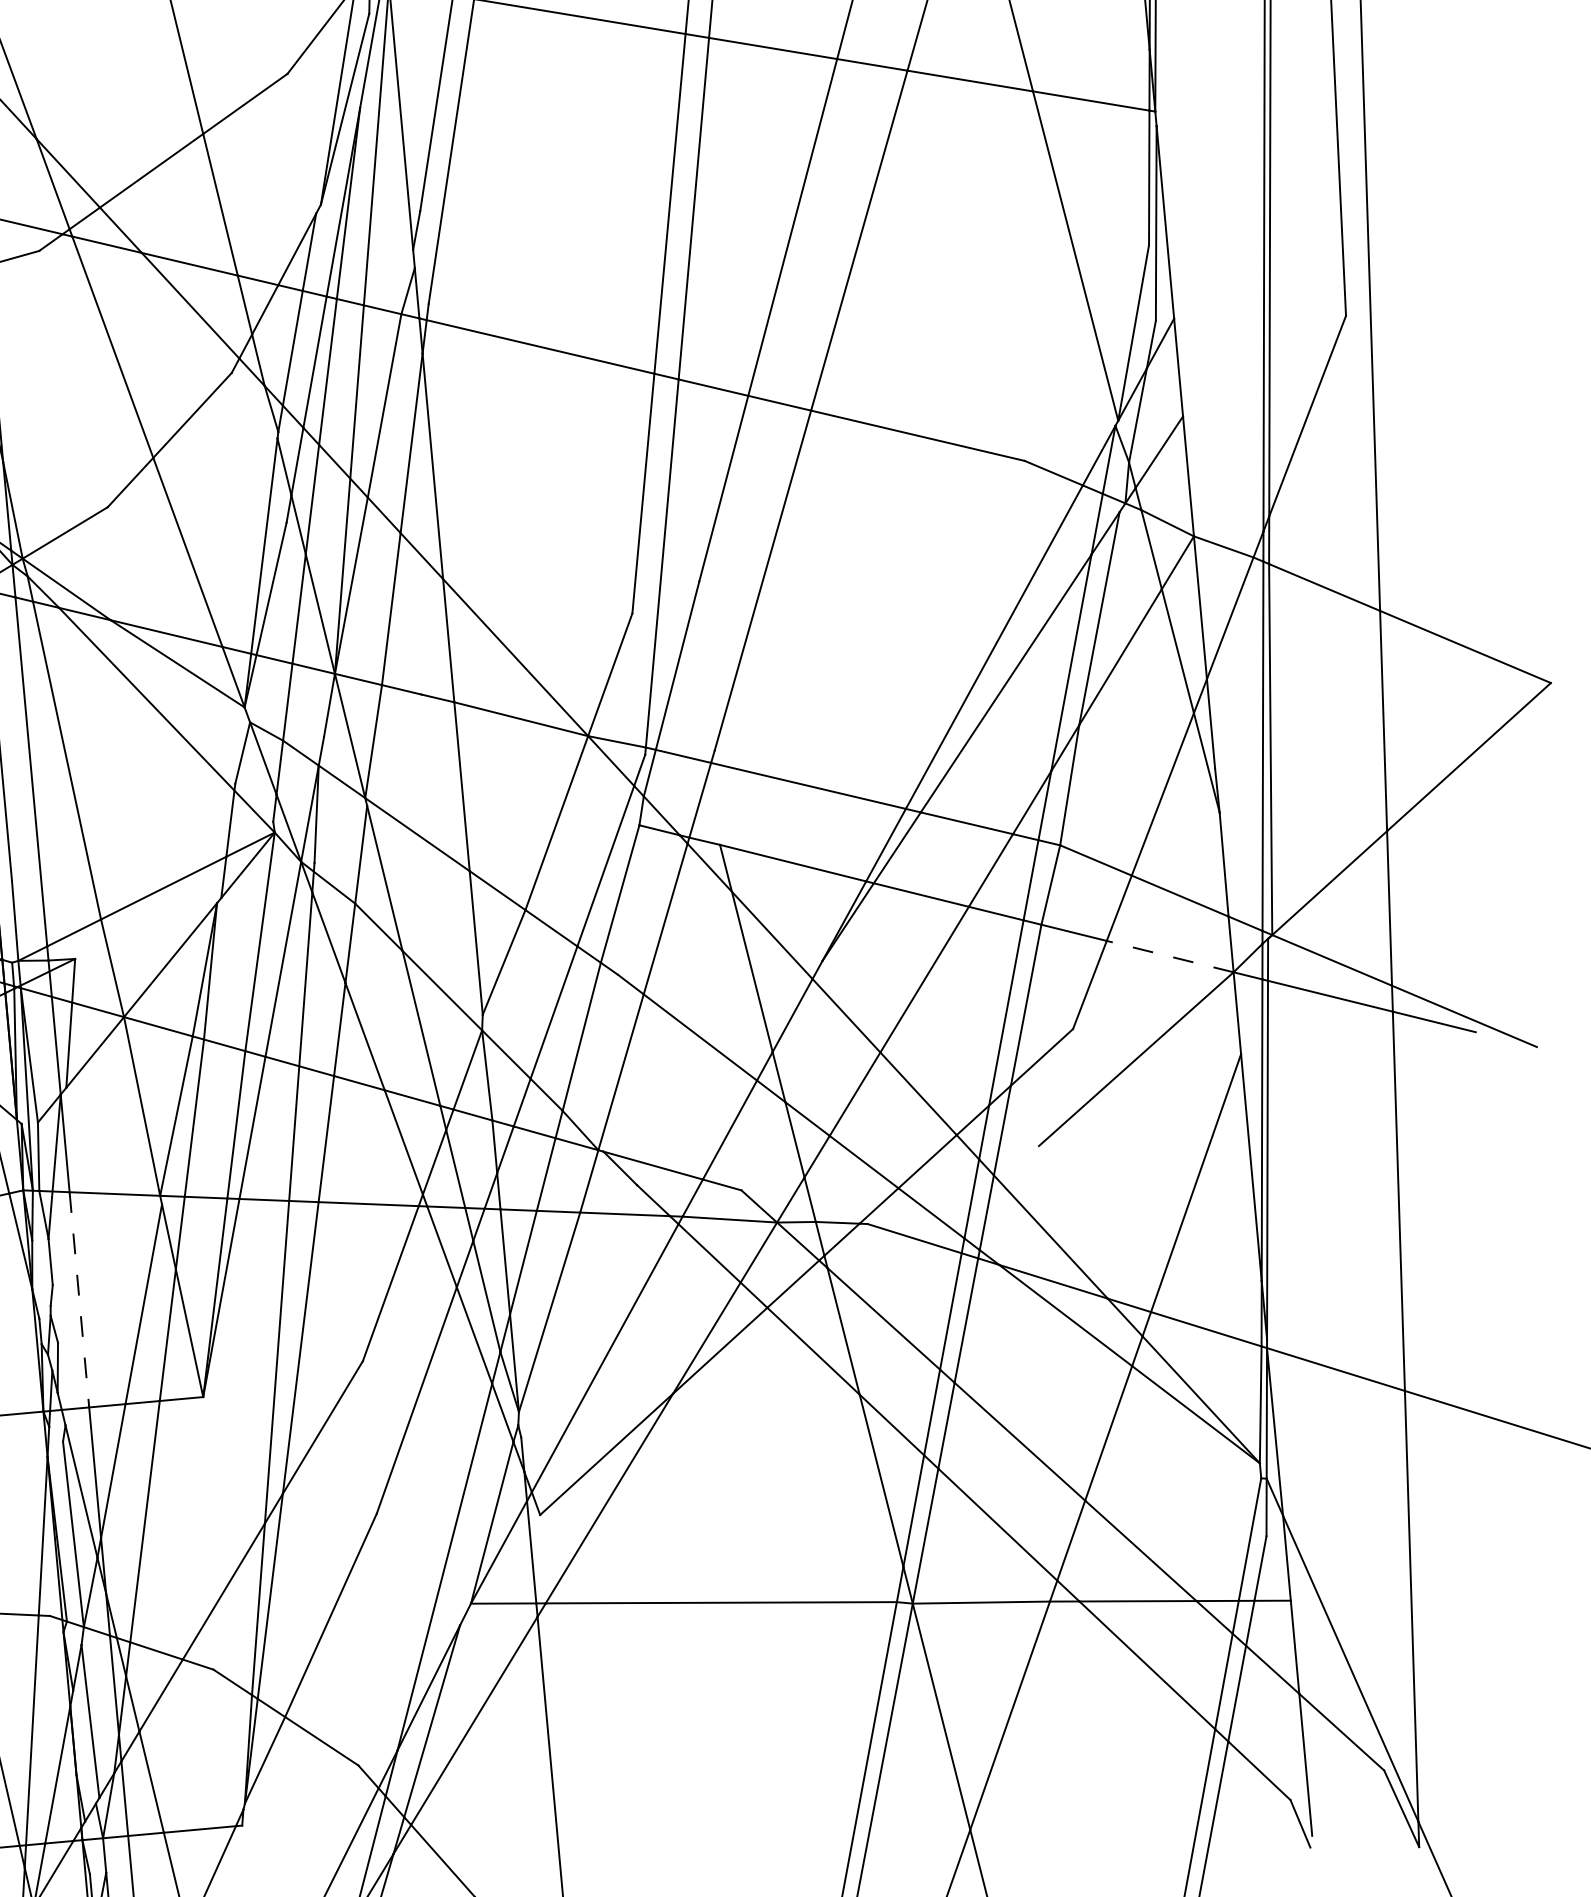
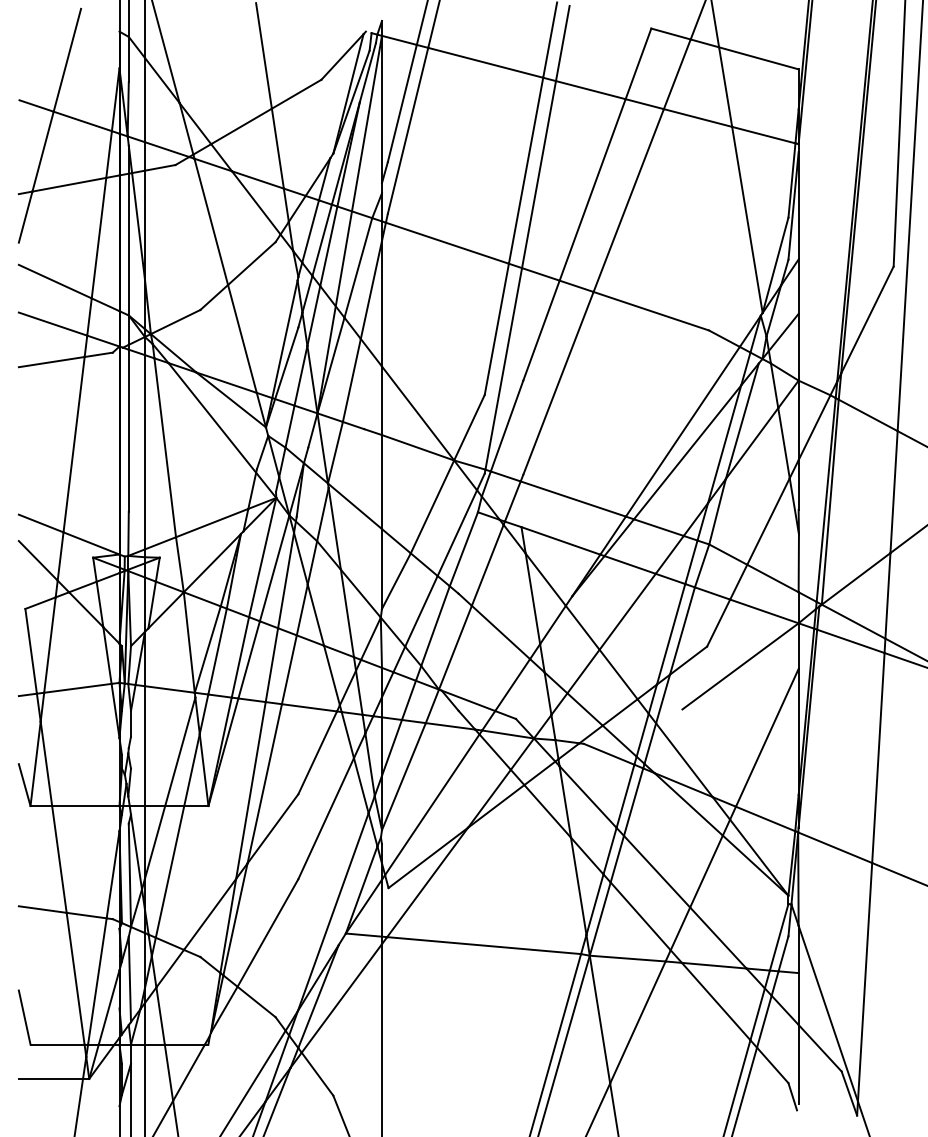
line: (1168, 956) -> (763, 611), dashed -> solid
line: (78, 1300) -> (144, 746), dashed -> solid

